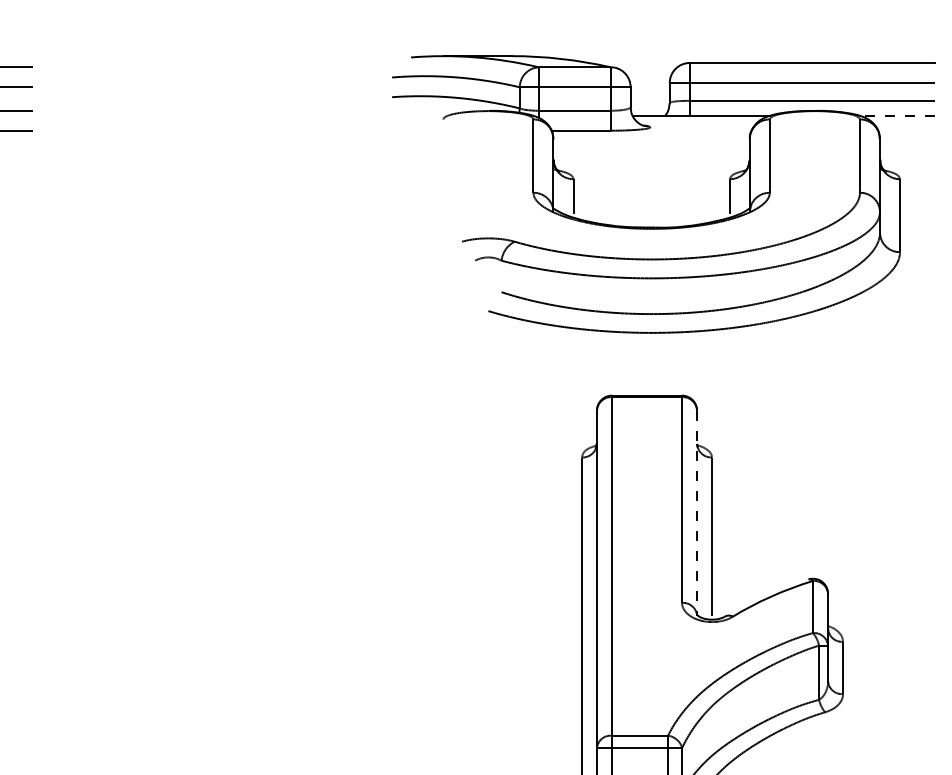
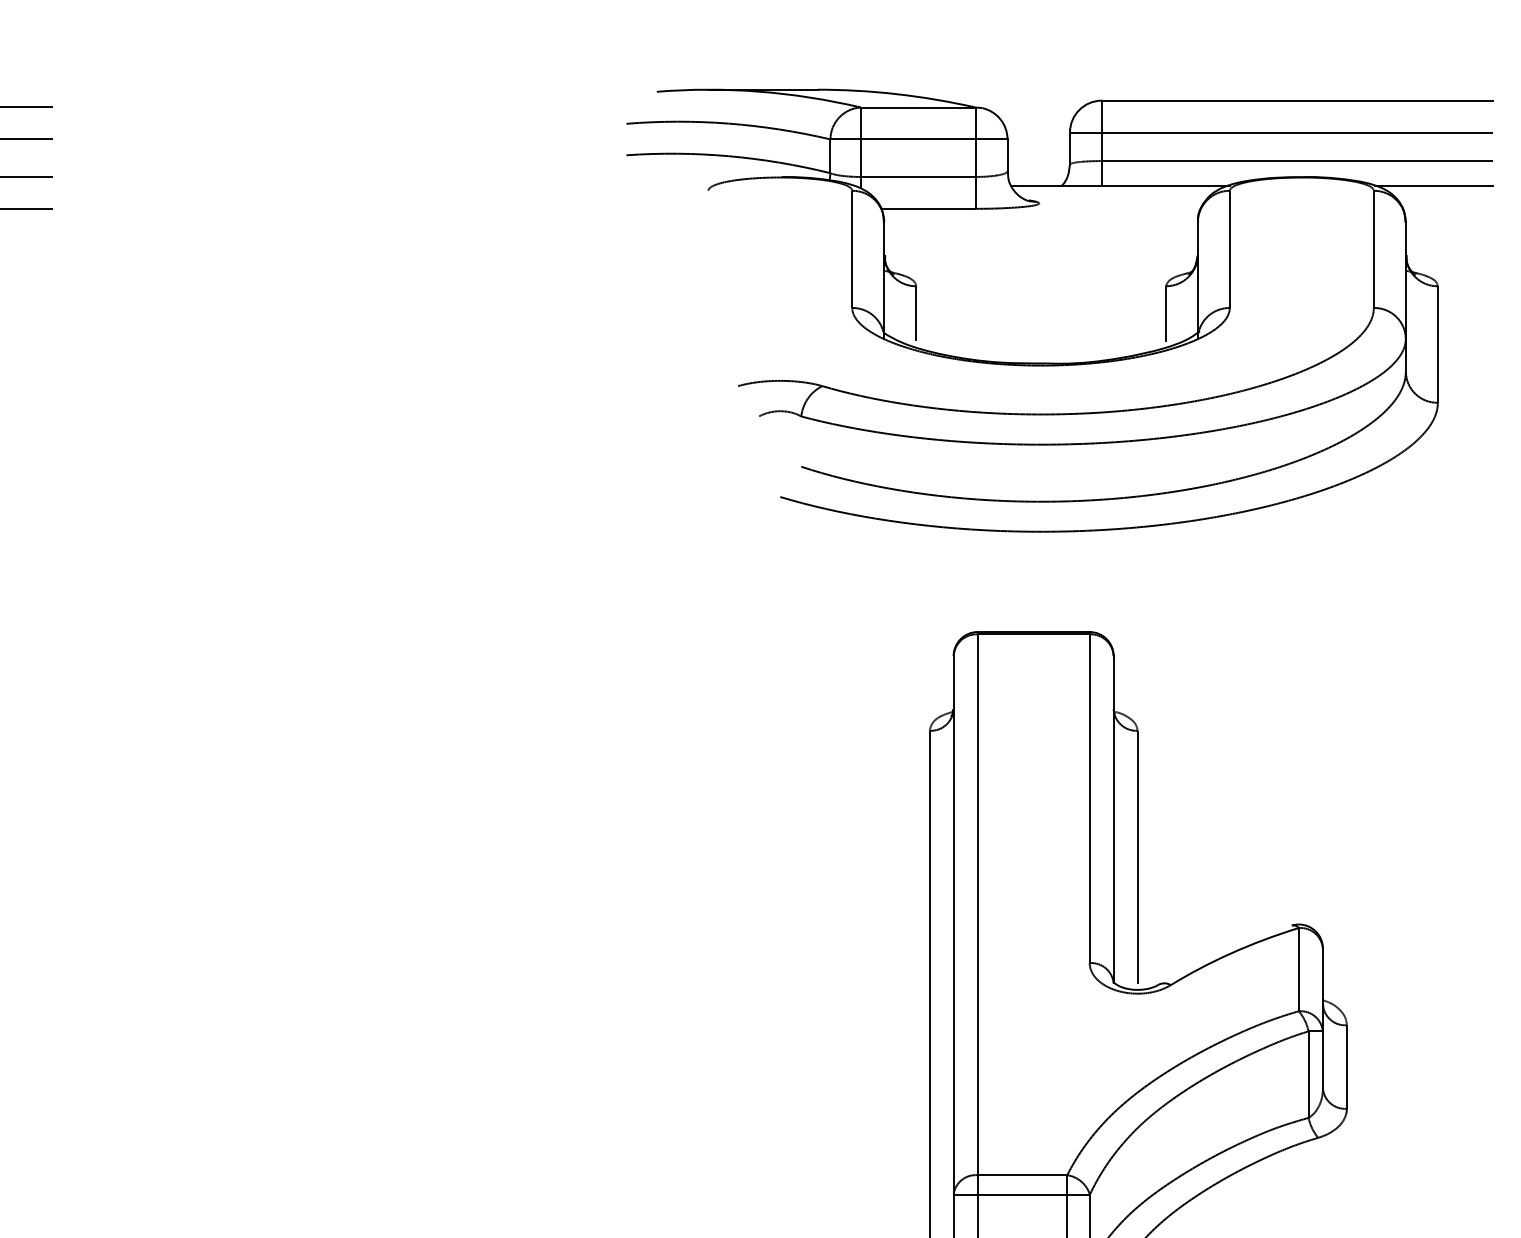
line: (897, 116) -> (1433, 186), dashed -> solid
line: (697, 513) -> (1114, 820), dashed -> solid

